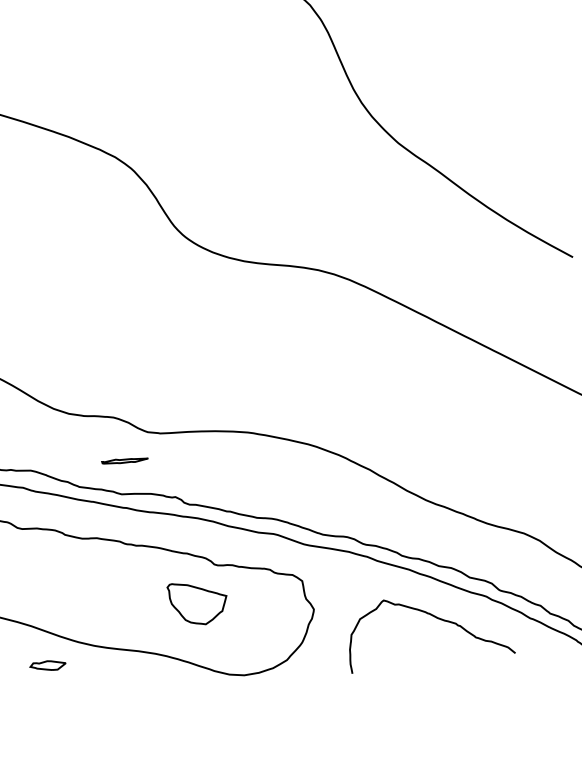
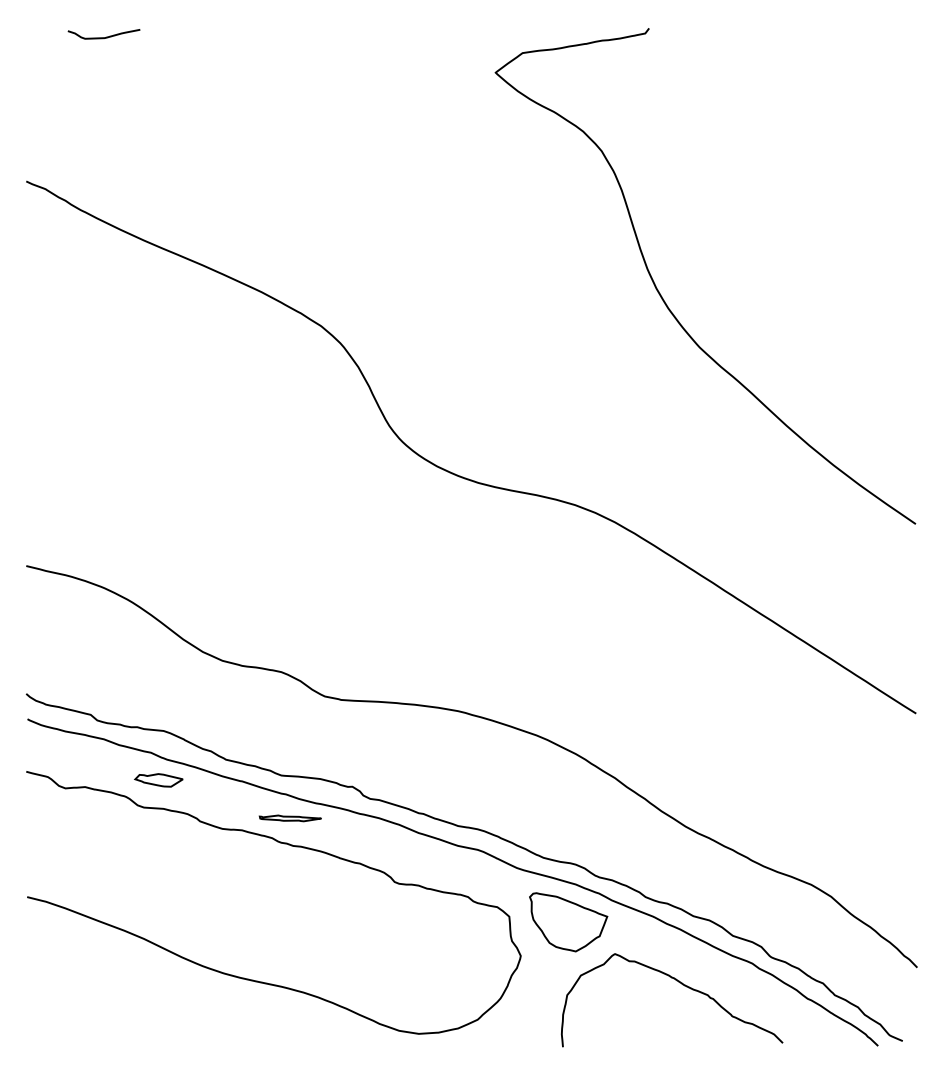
part: (124, 461) -> (289, 818), moved
part: (198, 603) -> (568, 922), moved
part: (47, 666) -> (158, 780), moved

